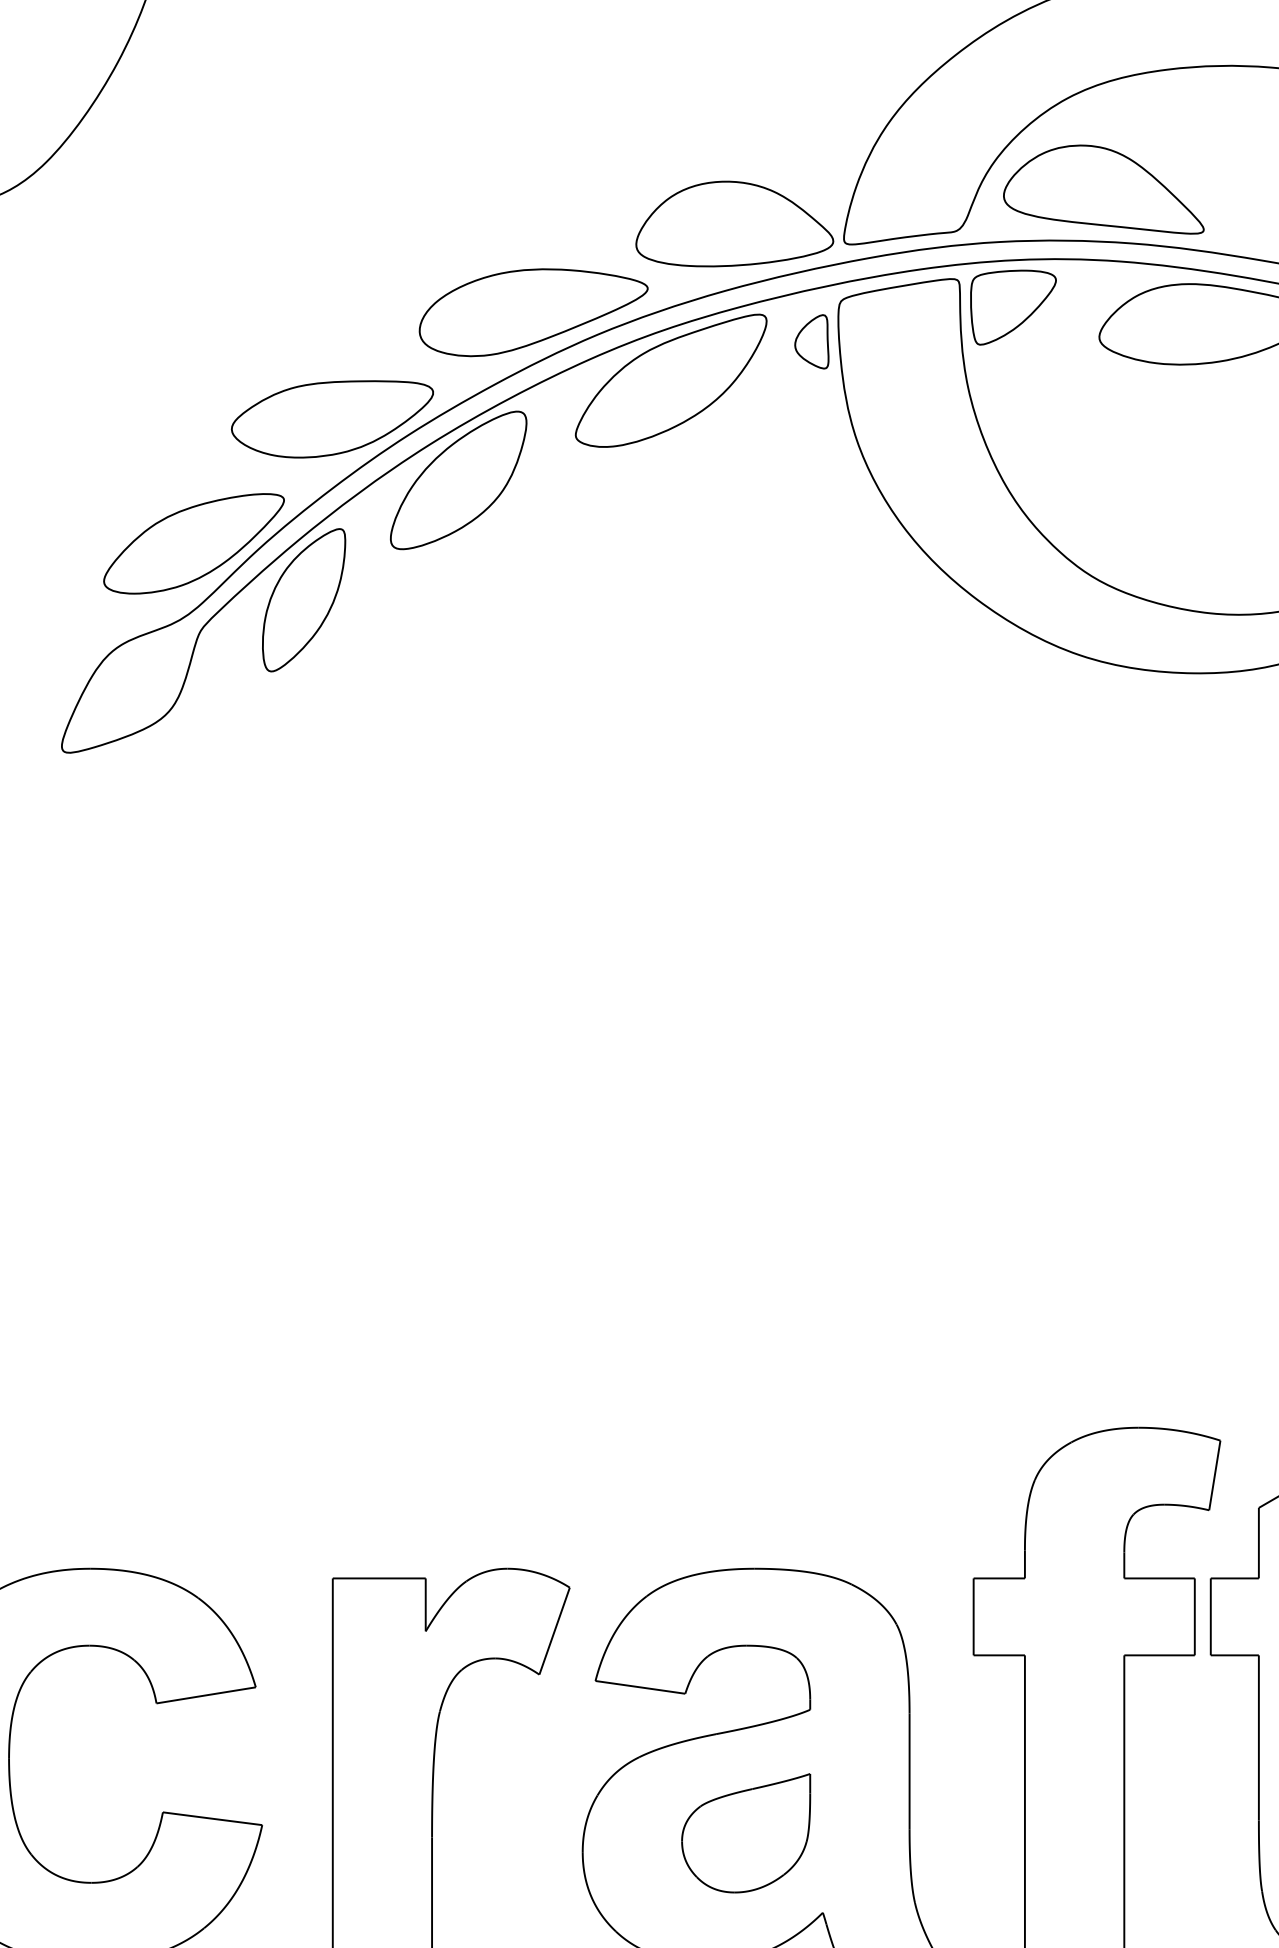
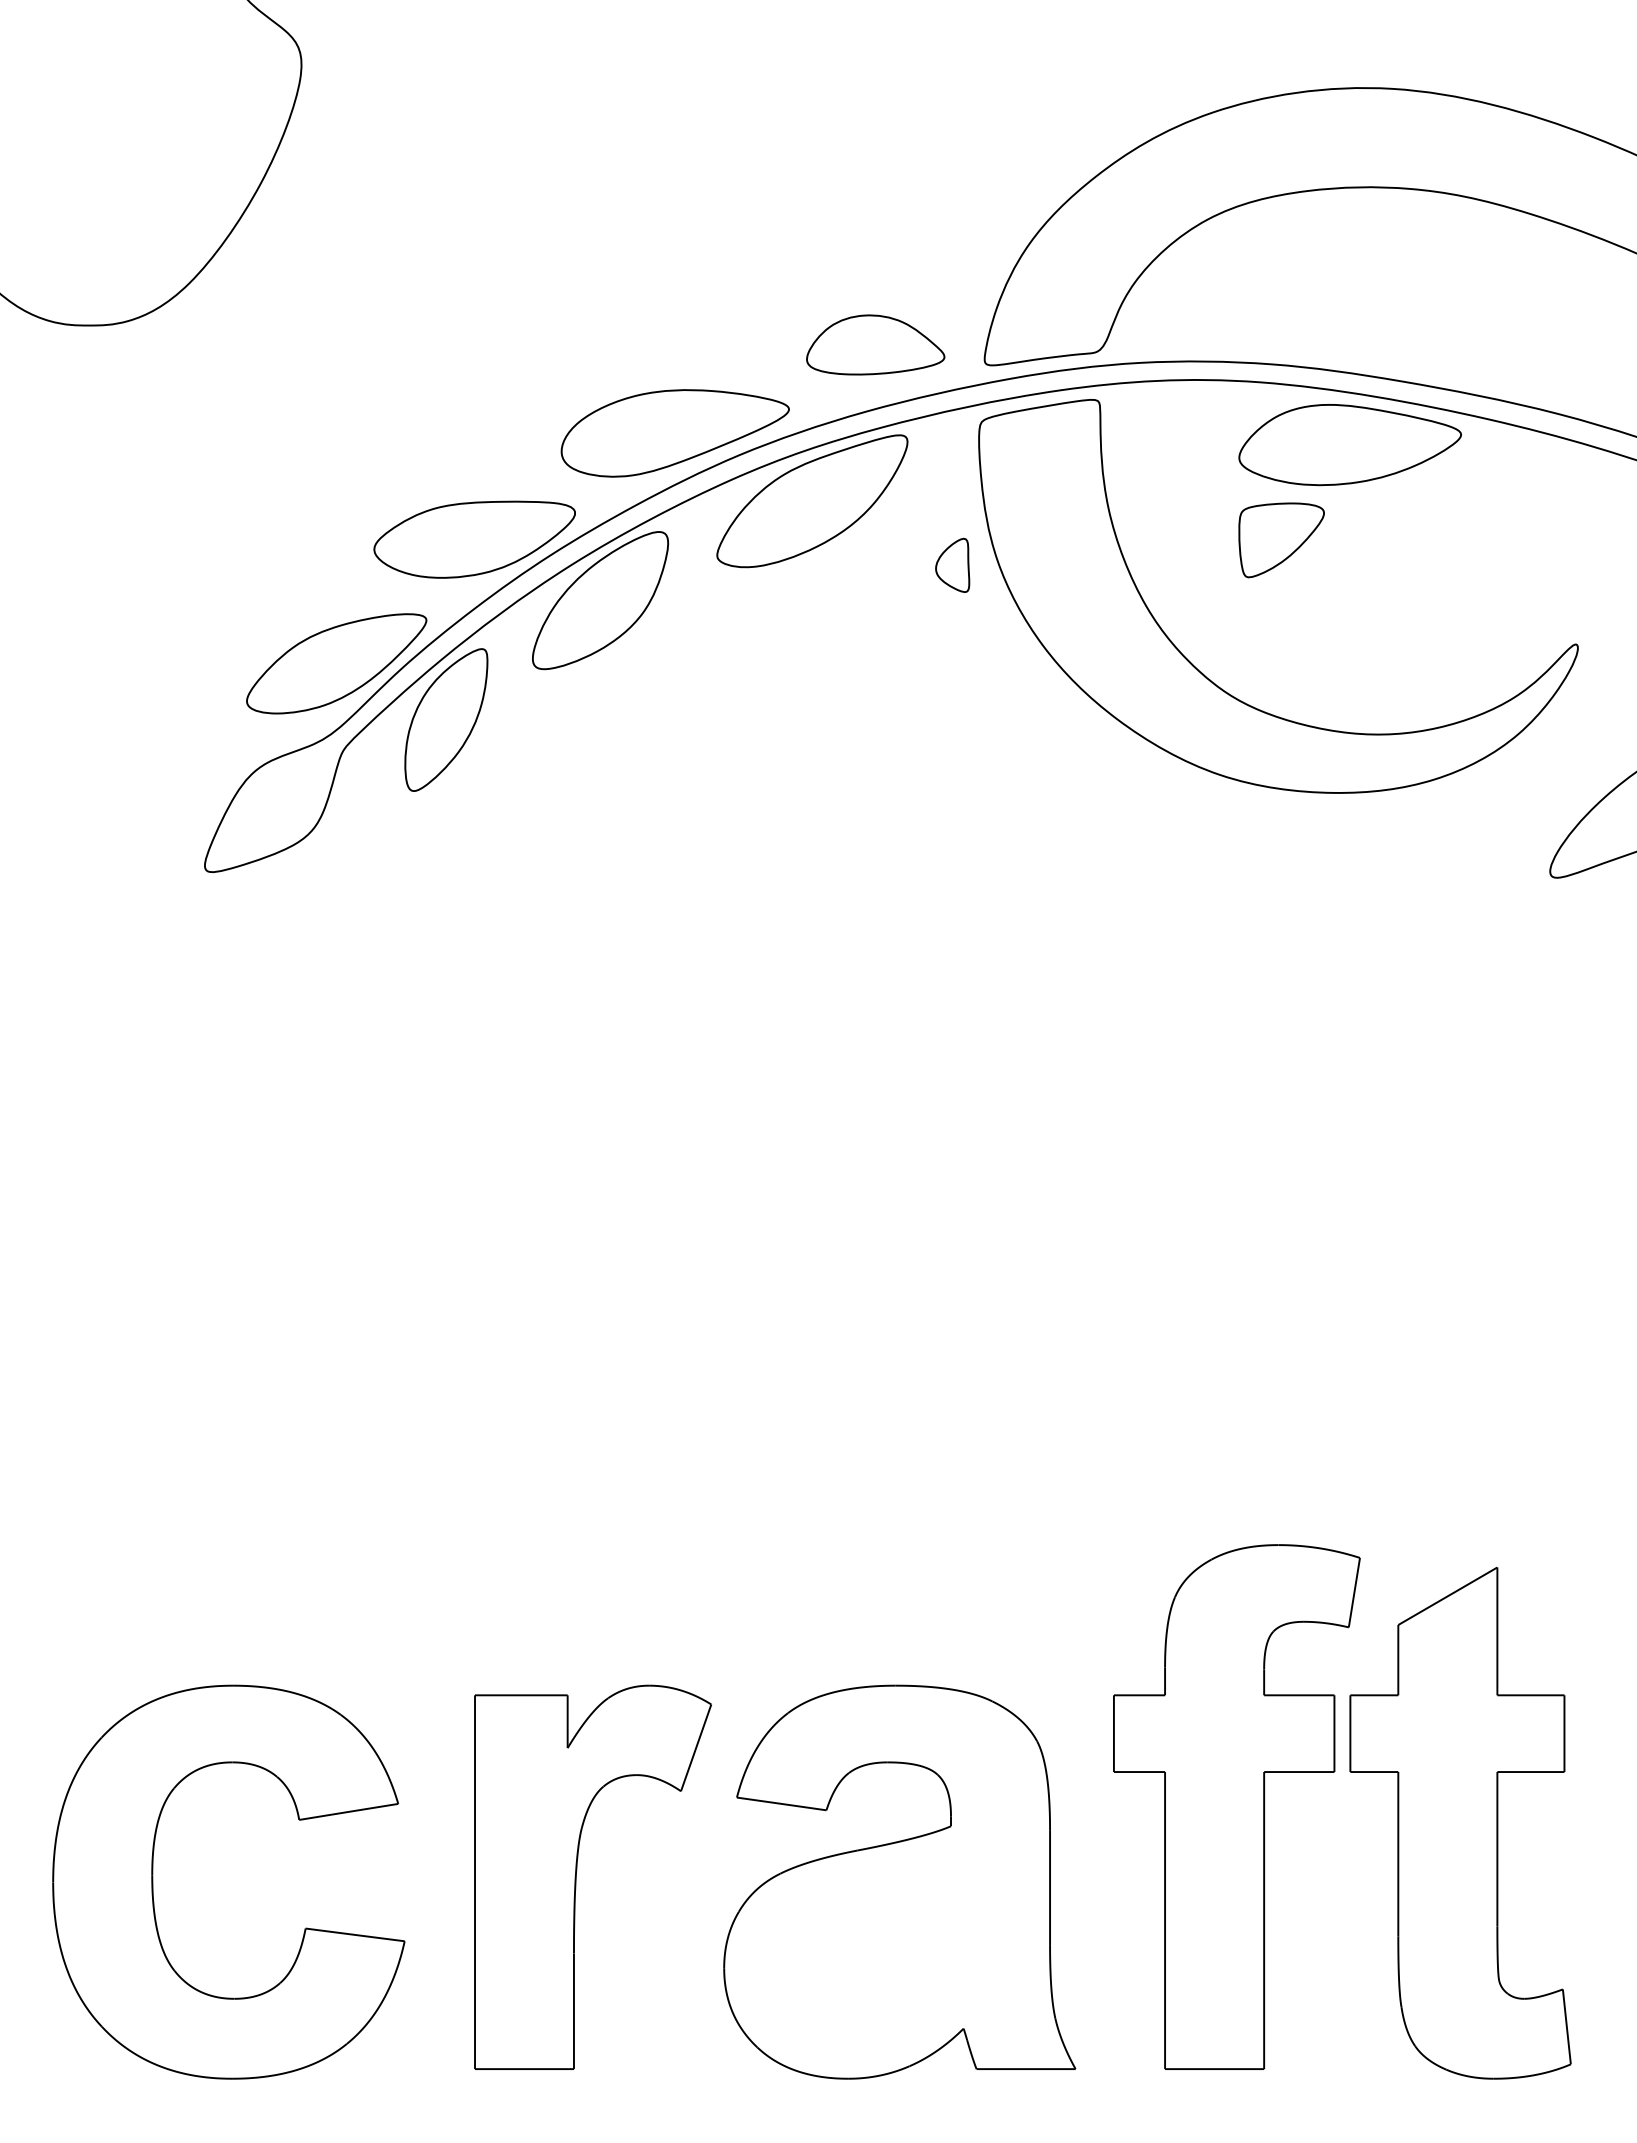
part: (1103, 189) -> (1243, 310), removed
part: (734, 223) -> (875, 344), size x0.7
part: (1013, 307) -> (1281, 540), moved
part: (811, 340) -> (952, 564), moved
part: (745, 1833) -> (886, 1949), removed

